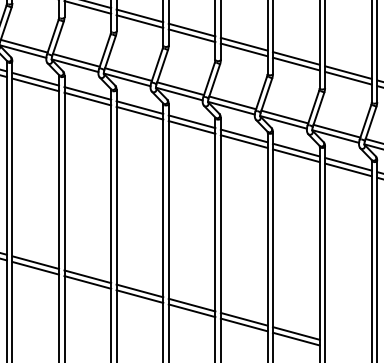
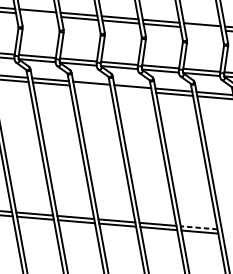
line: (139, 21) -> (38, 15), removed
line: (348, 77) -> (203, 28), removed
line: (191, 127) -> (92, 87), removed
line: (243, 141) -> (133, 90), removed
line: (295, 333) -> (198, 227), solid -> dashed

